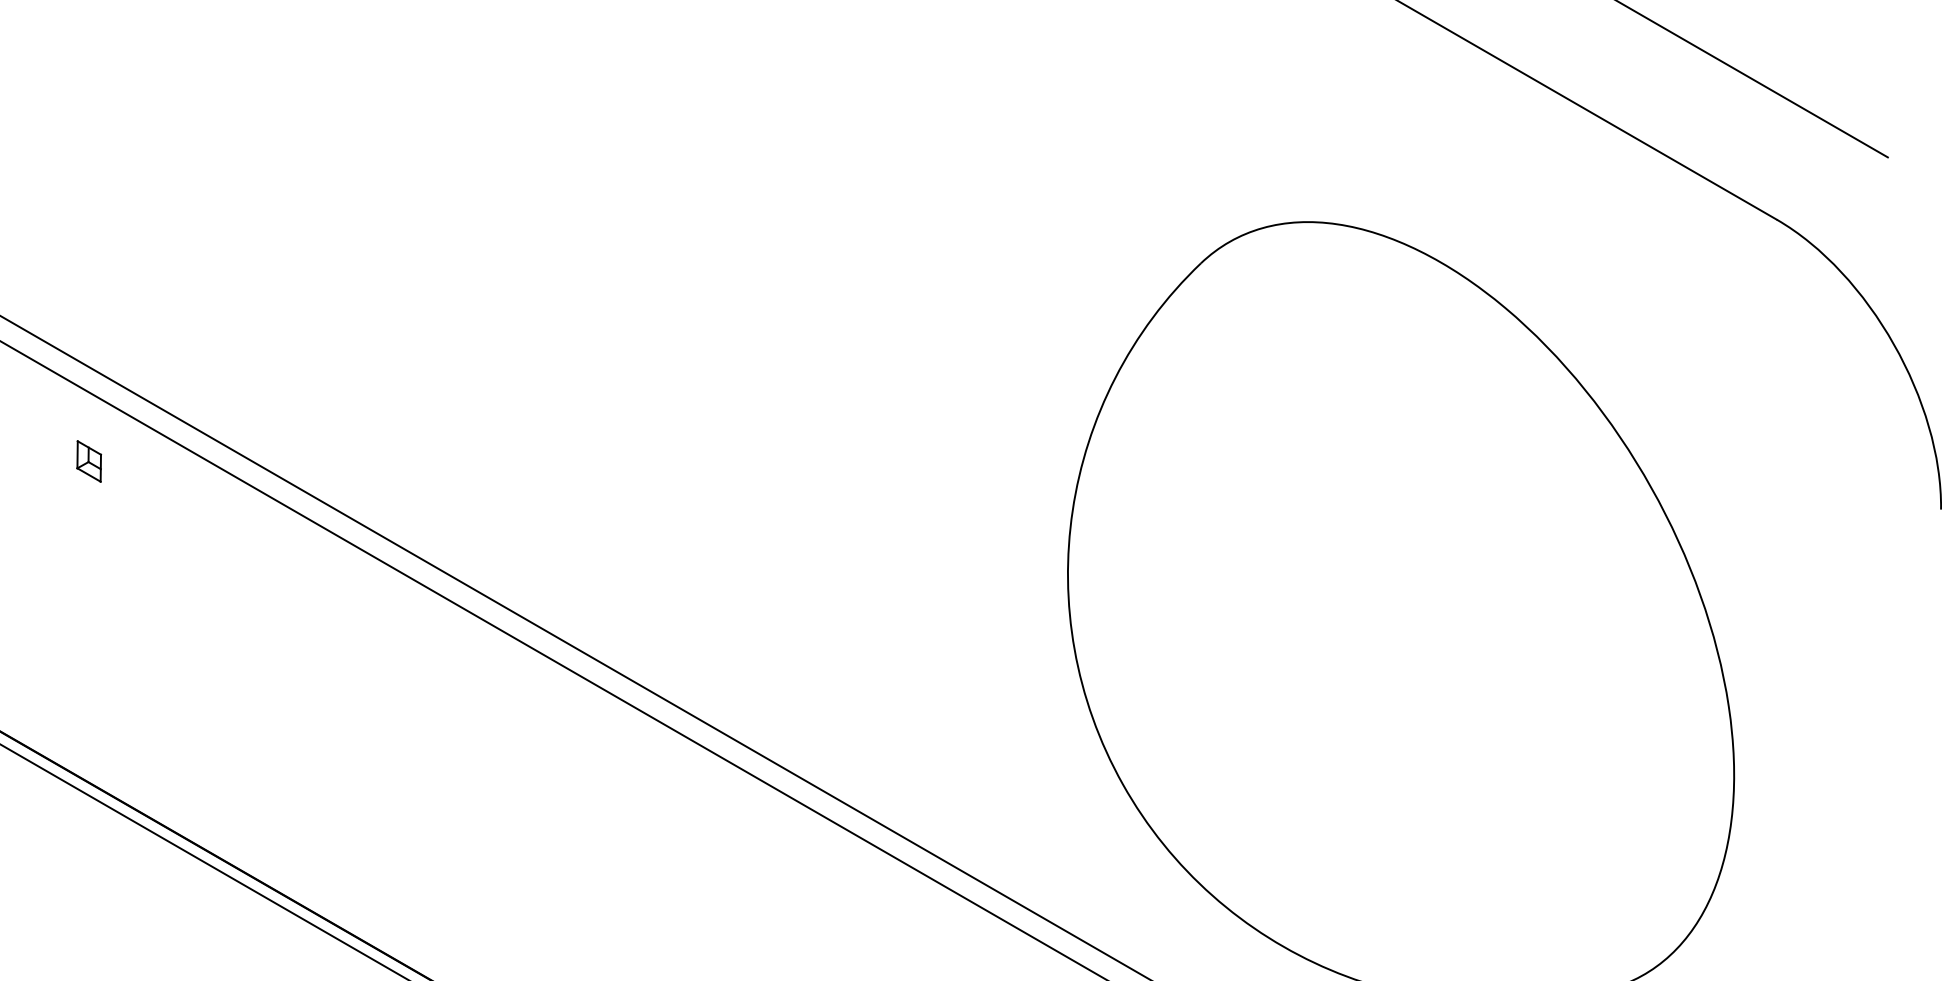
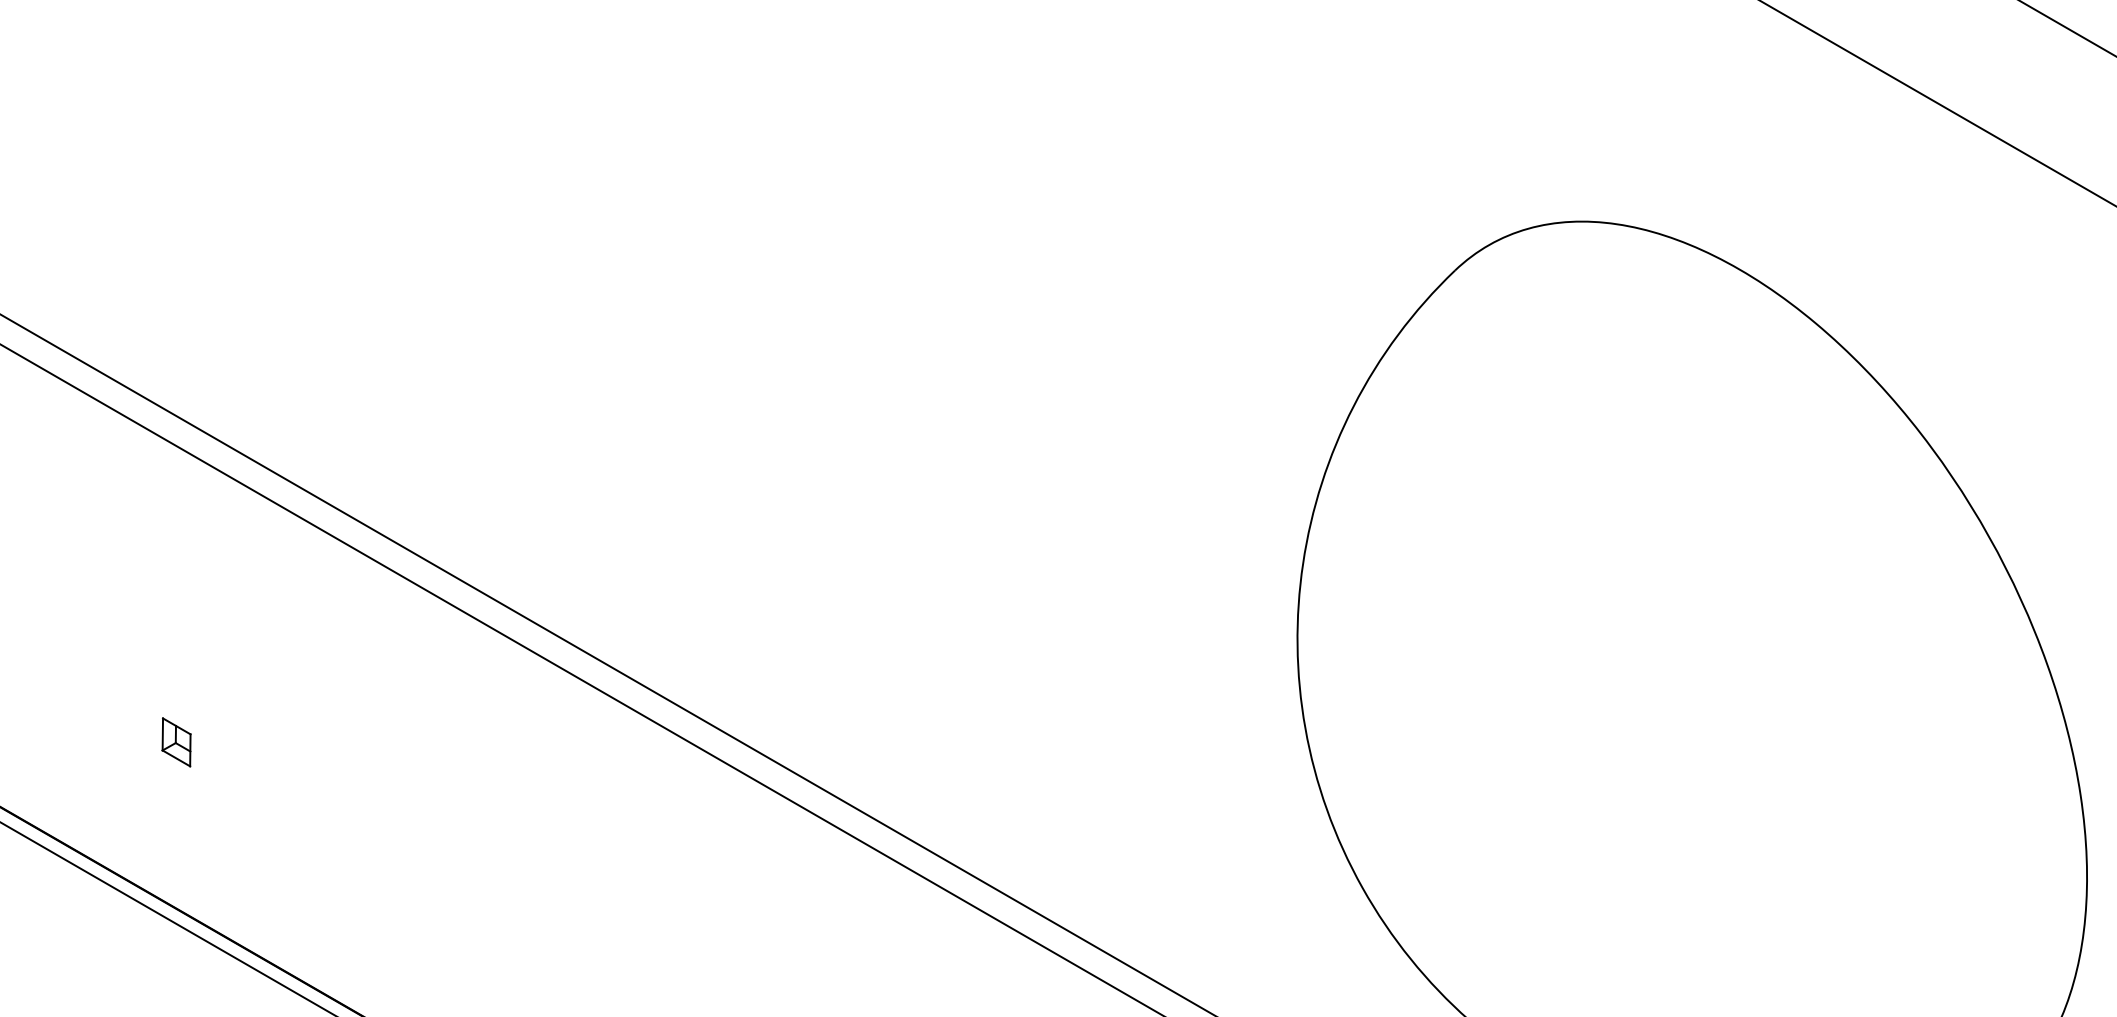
part: (89, 461) -> (176, 742), moved

